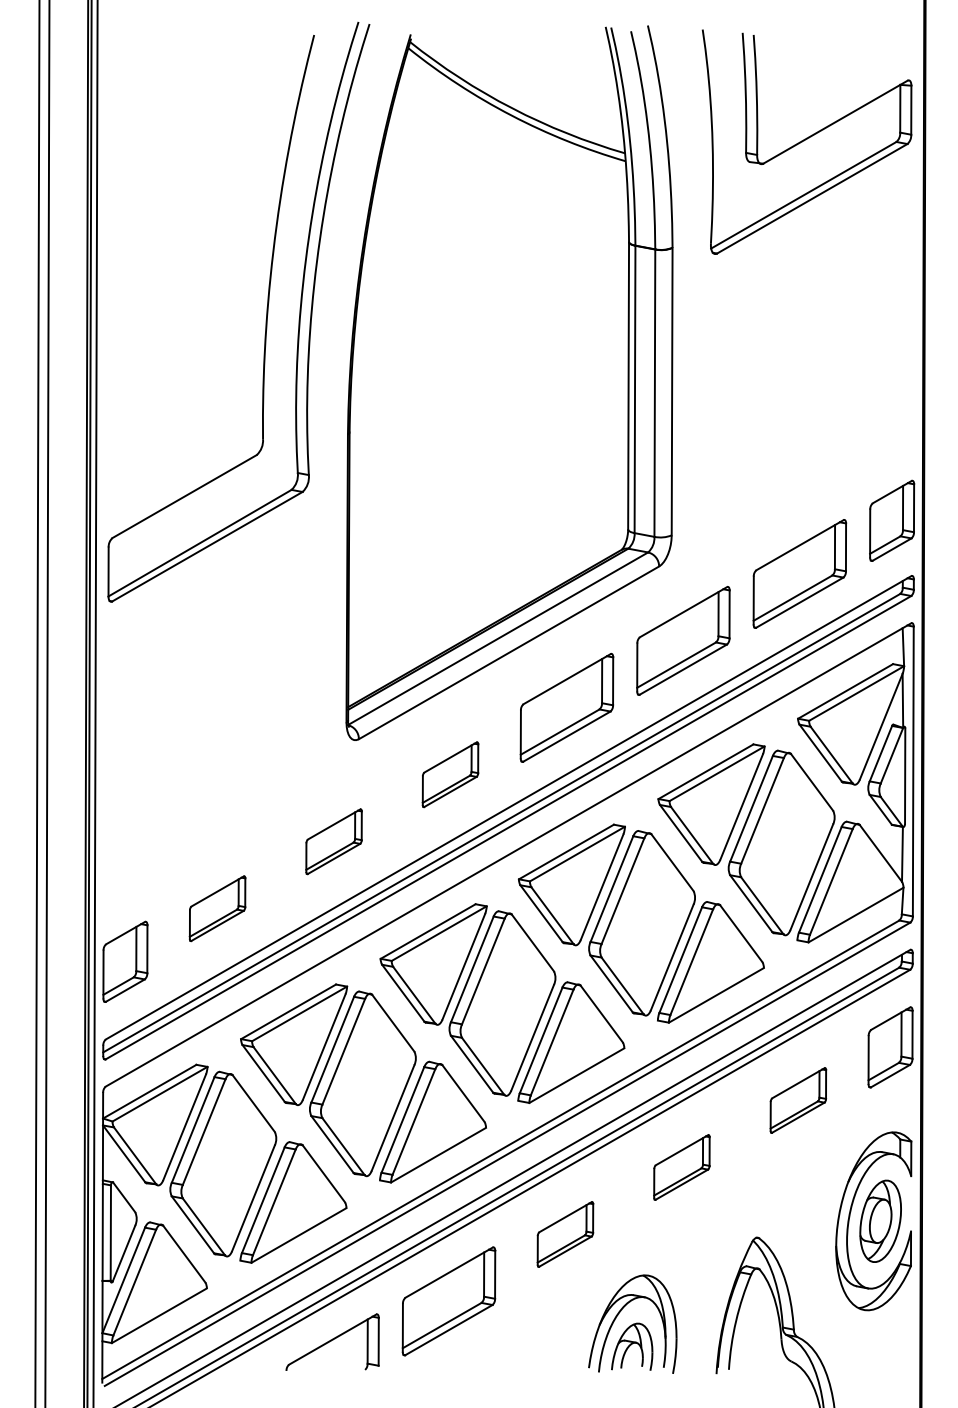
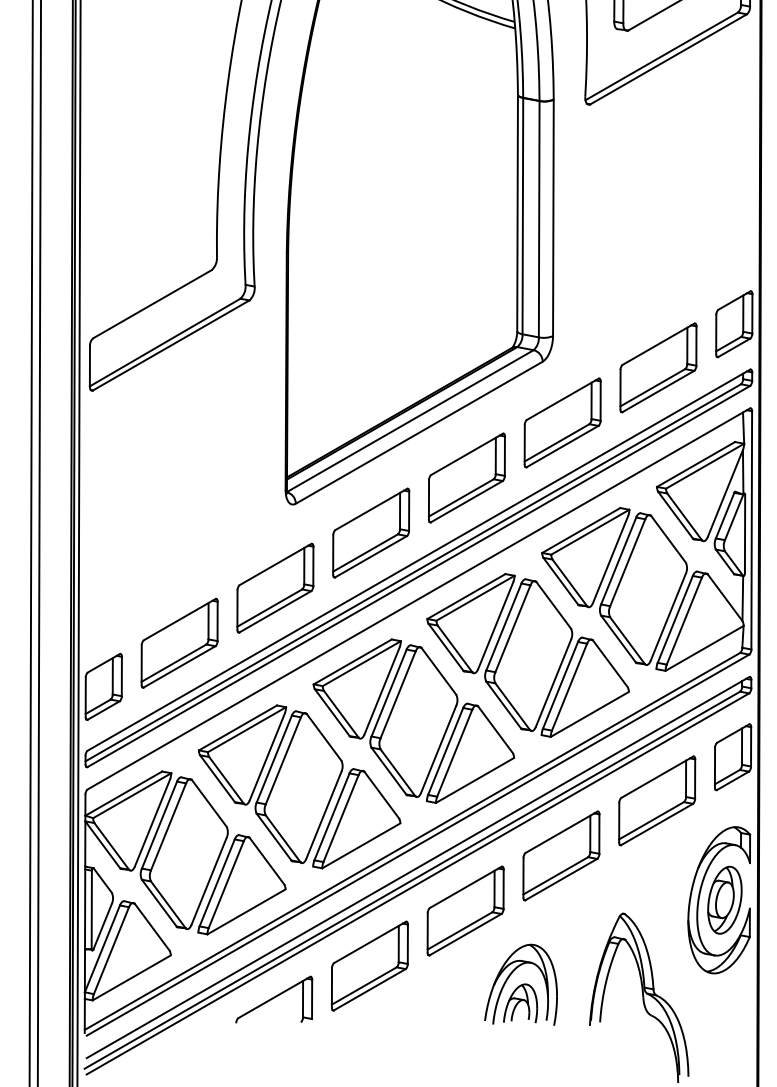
part: (450, 774) -> (371, 532), size x1.67
part: (333, 841) -> (274, 587), size x1.67
part: (217, 908) -> (179, 642), size x1.67
part: (798, 1100) -> (657, 800), size x1.67
part: (681, 1167) -> (561, 855), size x1.67
part: (565, 1234) -> (465, 911), size x1.67

